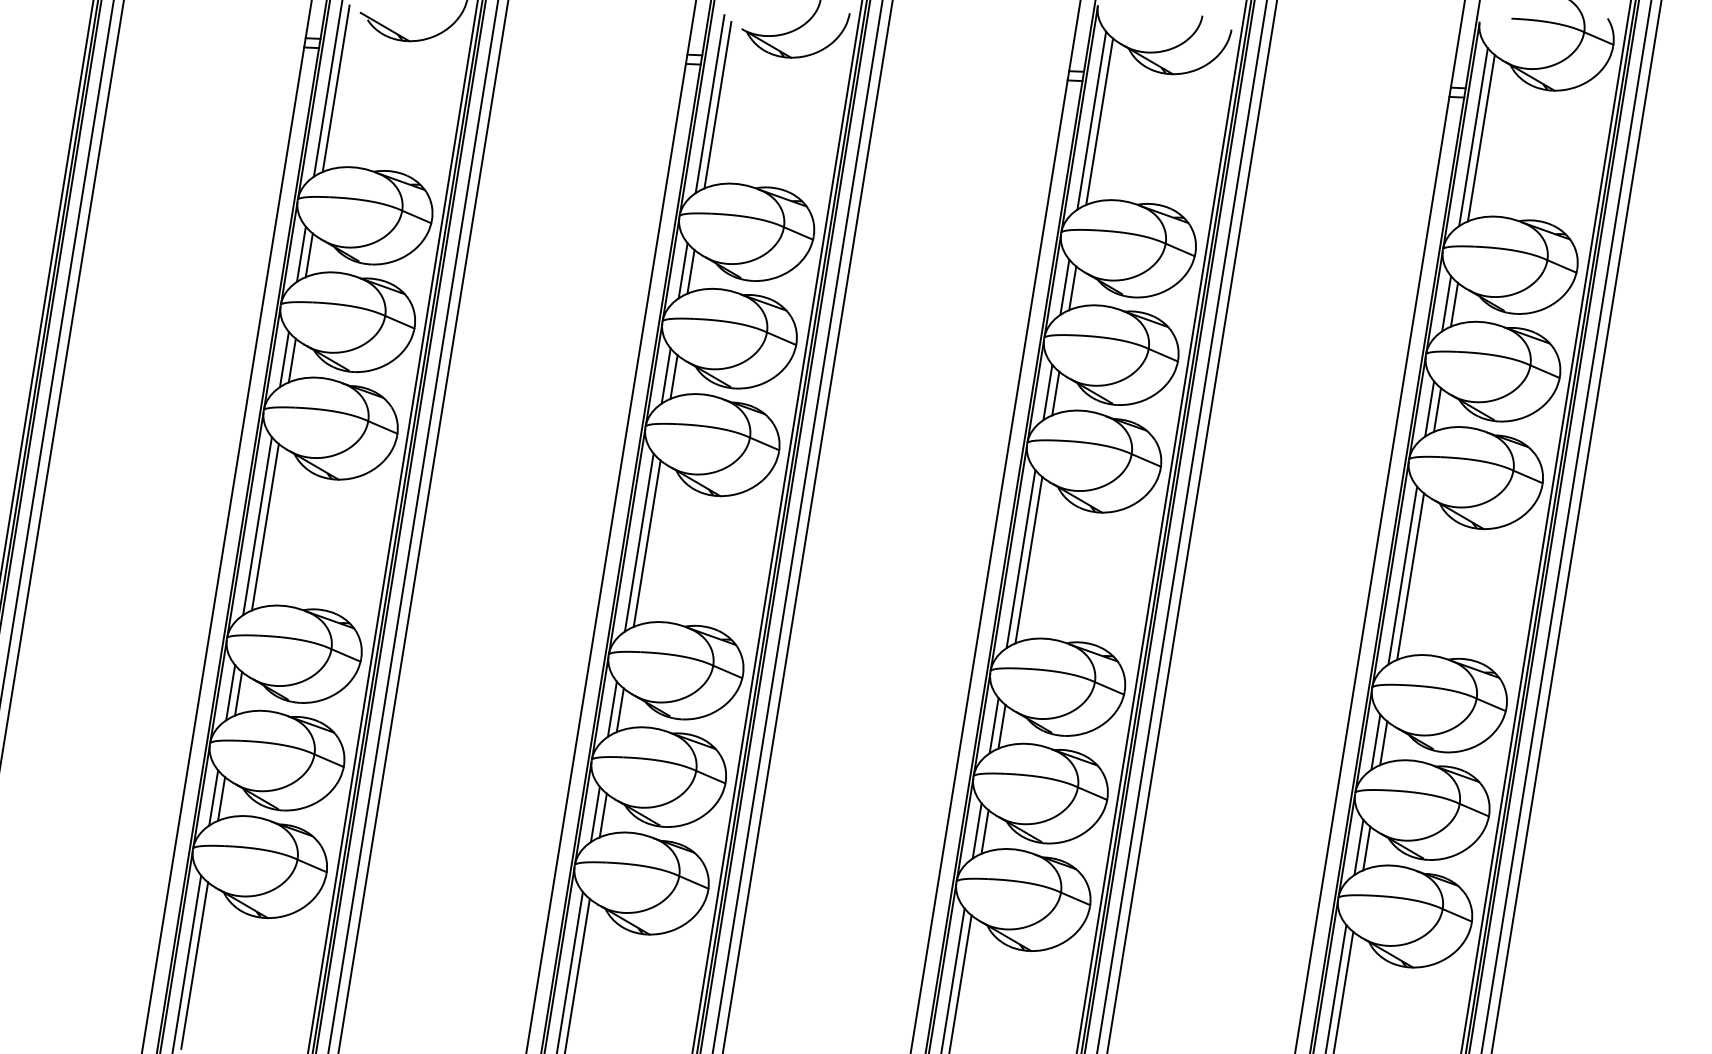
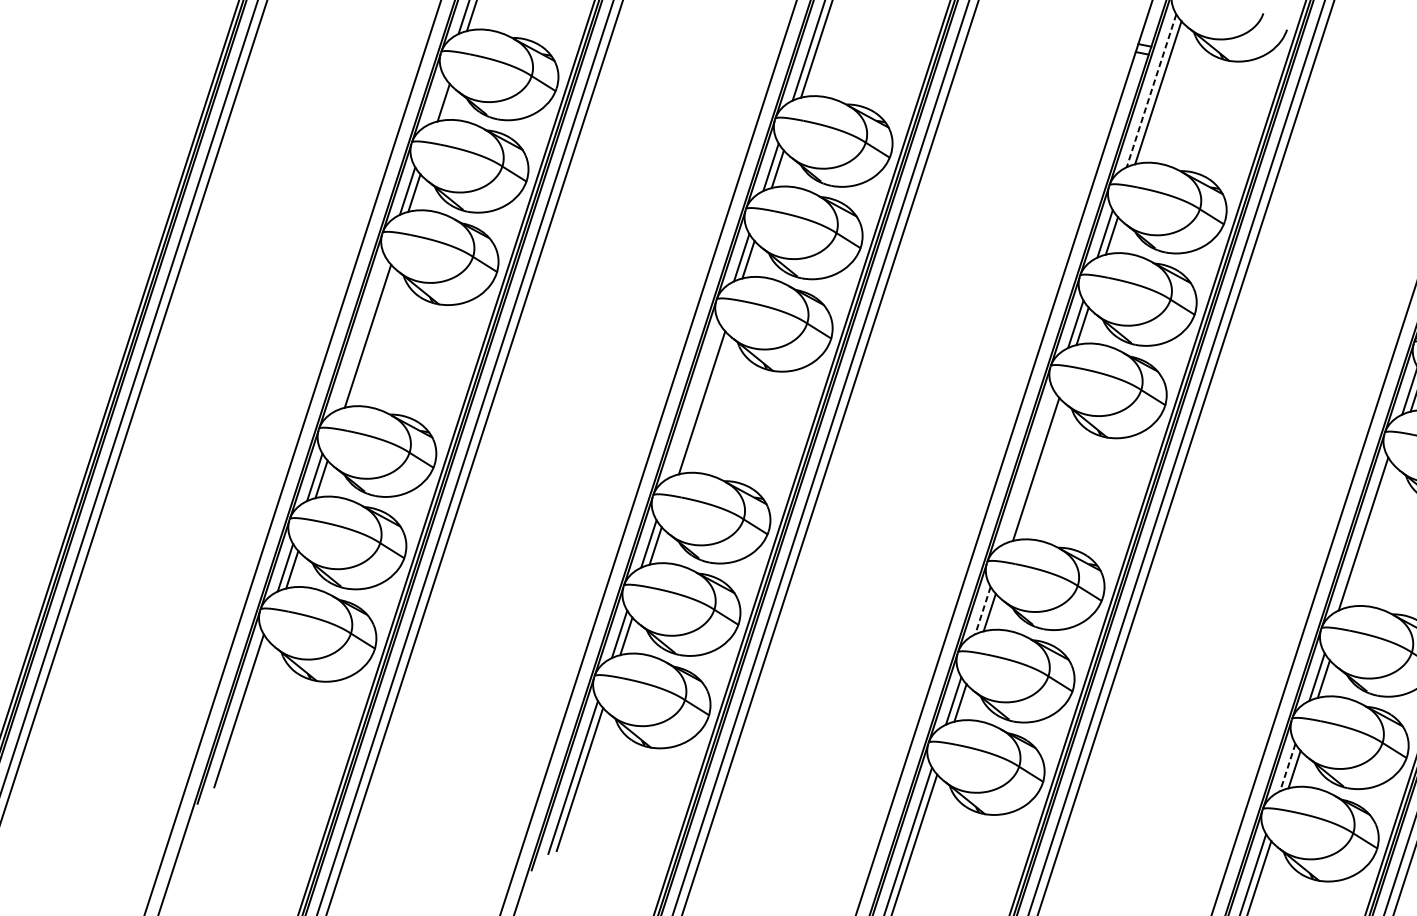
line: (1091, 121) -> (1151, 91), solid -> dashed
line: (300, 253) -> (436, 99), removed
line: (257, 526) -> (361, 334), removed
line: (638, 542) -> (694, 400), removed
line: (1020, 559) -> (1028, 467), removed
line: (1410, 576) -> (1370, 535), removed
line: (994, 725) -> (983, 610), solid -> dashed
line: (1358, 847) -> (1287, 767), solid -> dashed
line: (194, 965) -> (245, 712), removed

